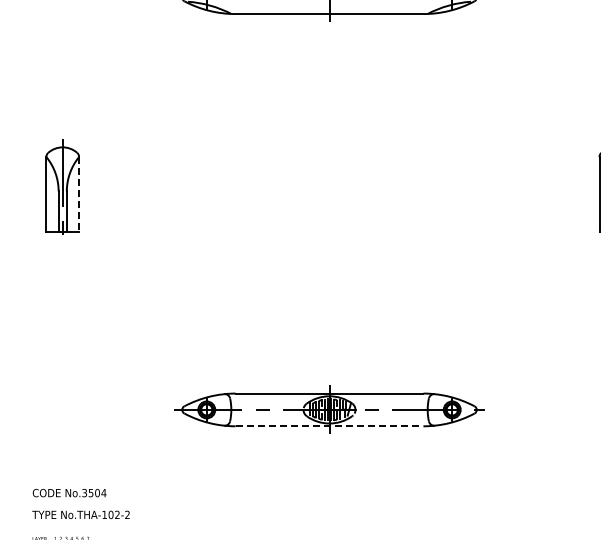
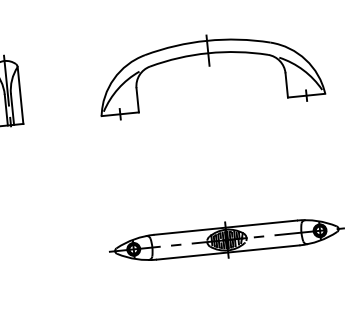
part: (329, 181) -> (209, 66), added
line: (79, 194) -> (20, 95), dashed -> solid
line: (329, 426) -> (228, 252), dashed -> solid

